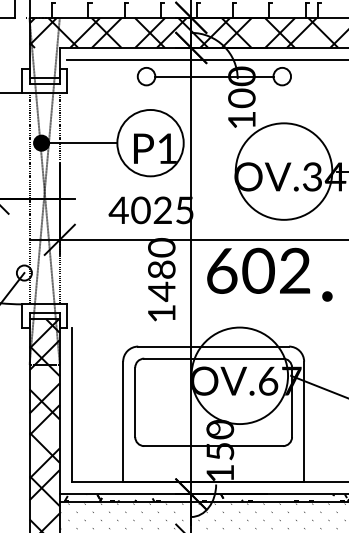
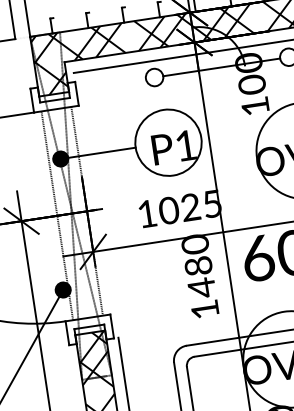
hatch: (46, 62) -> (53, 78), added
text: (118, 209) -> (146, 213), 4025 -> 1025
fill: (23, 272) -> (62, 289), added

